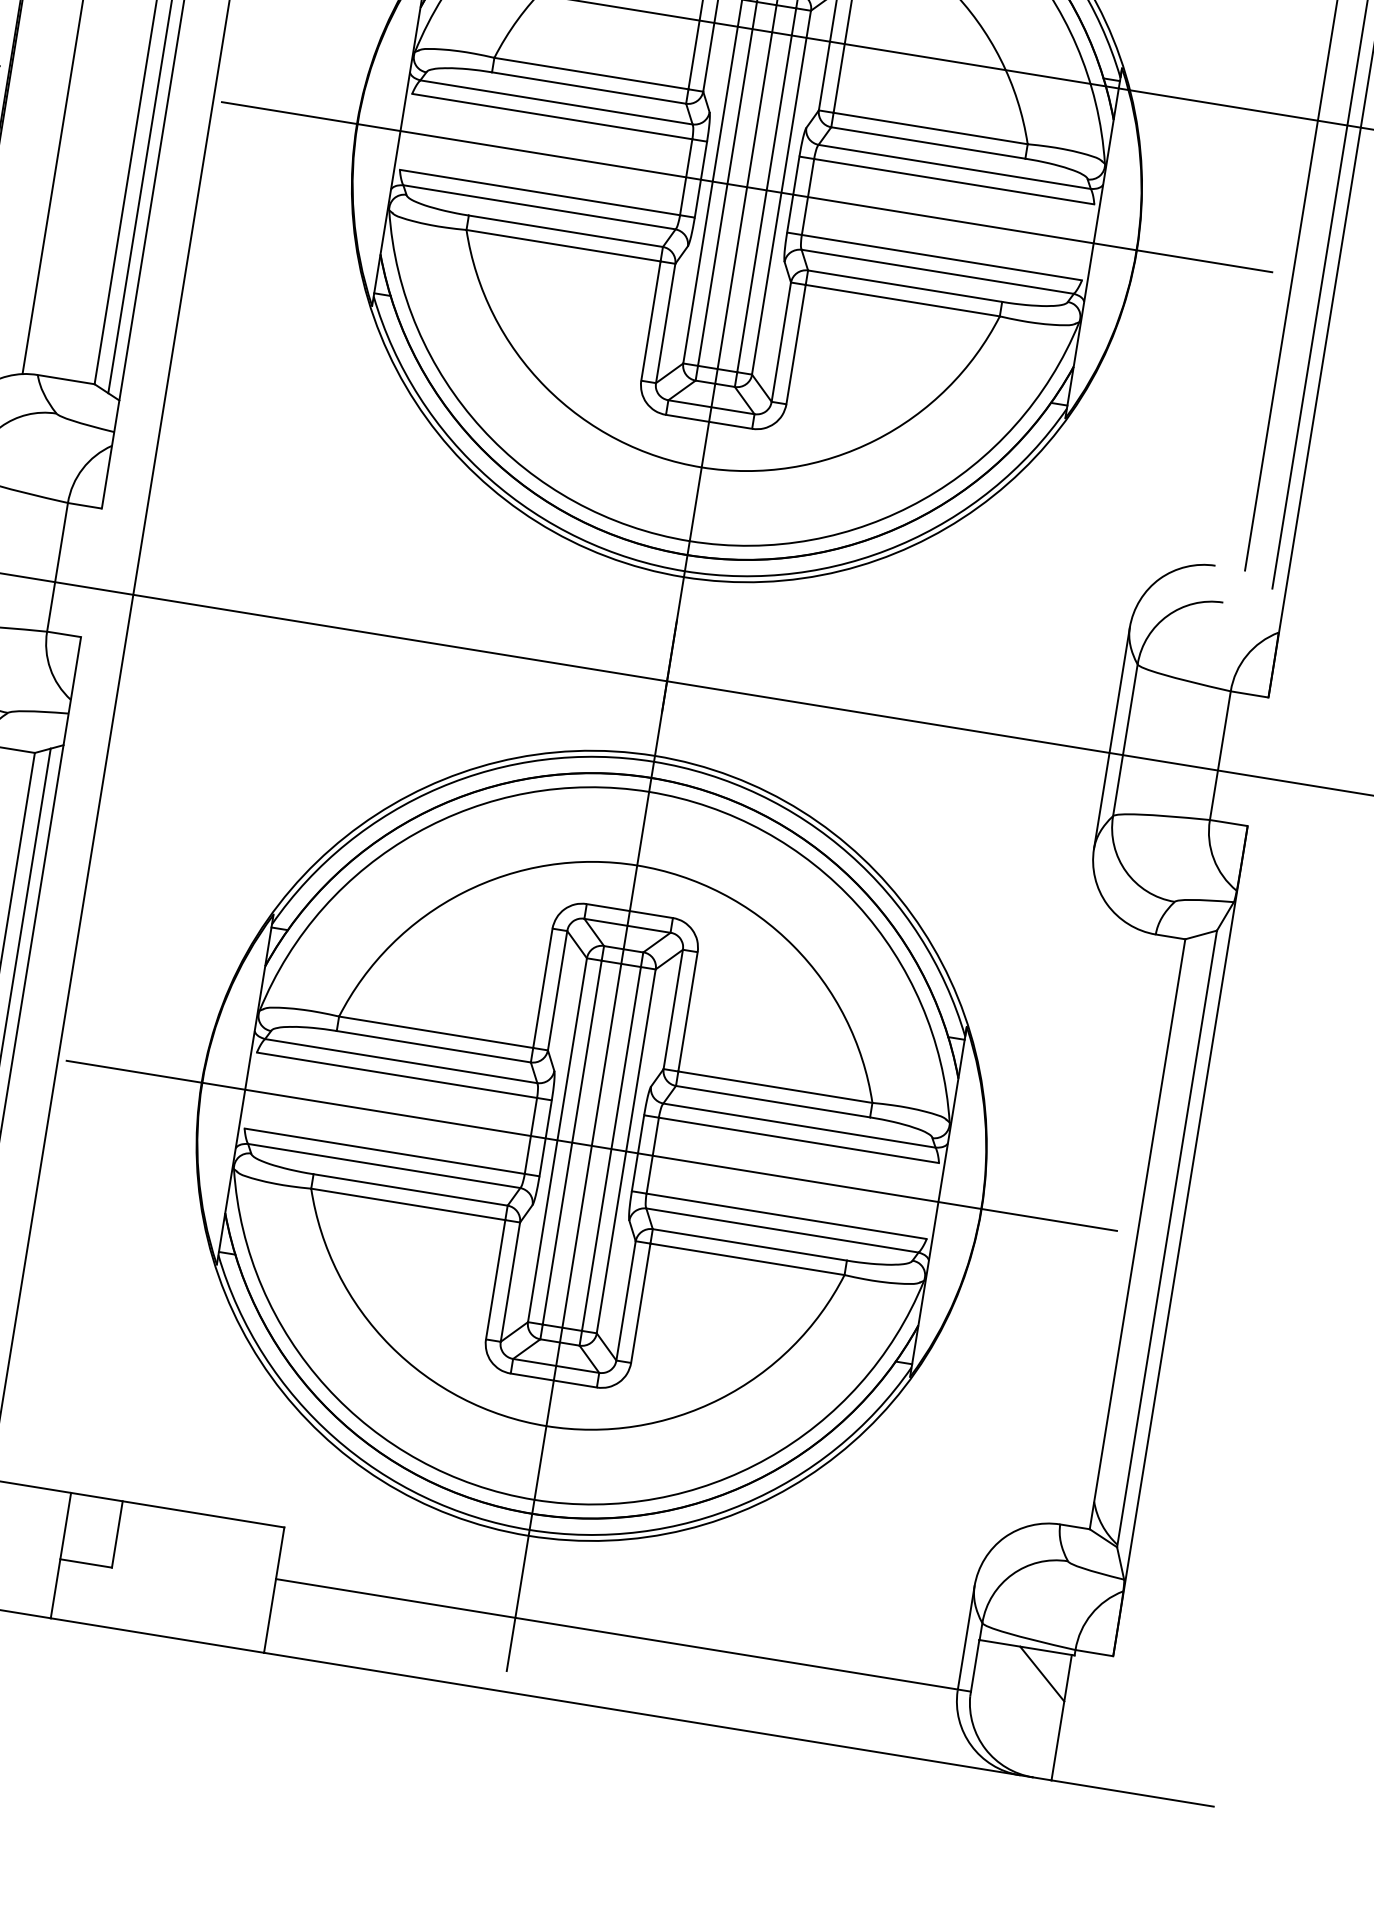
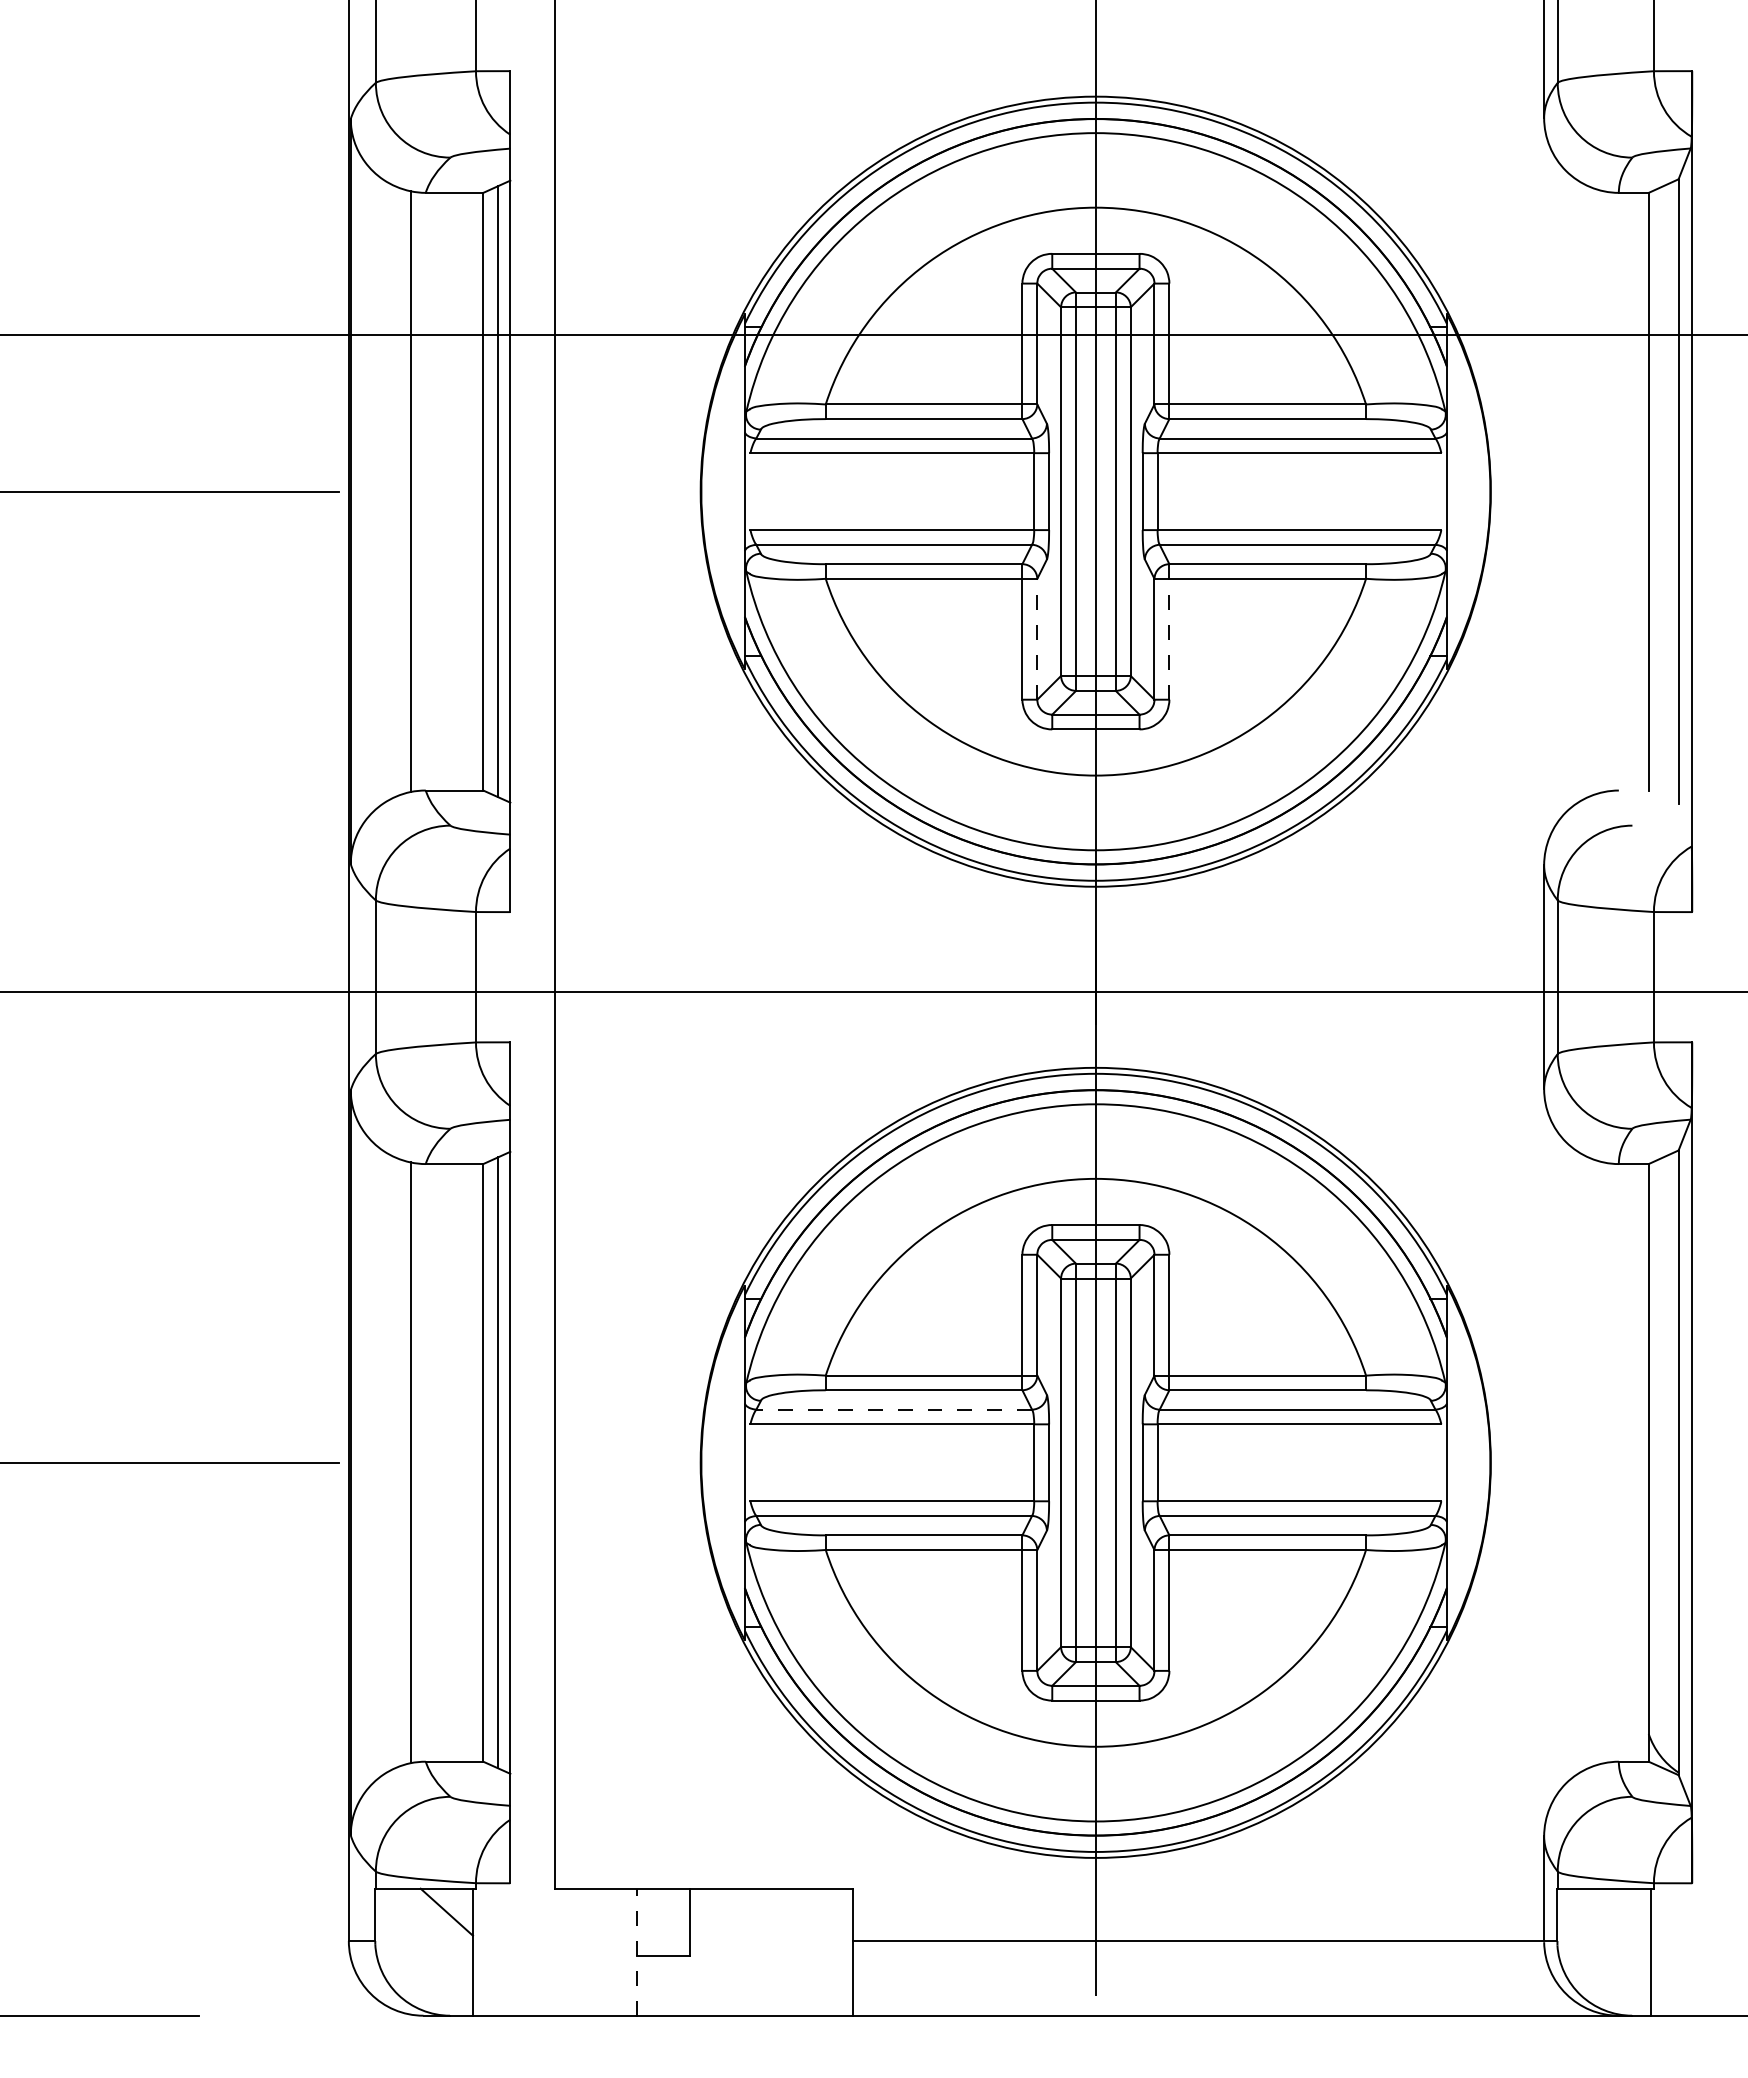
line: (746, 186) -> (1095, 491), removed
line: (665, 322) -> (1037, 638), solid -> dashed
line: (796, 343) -> (1169, 638), solid -> dashed
line: (401, 1060) -> (894, 1409), solid -> dashed
line: (591, 1145) -> (1095, 1462), removed
line: (61, 1555) -> (637, 1952), solid -> dashed
line: (1041, 1673) -> (1624, 1911), removed

